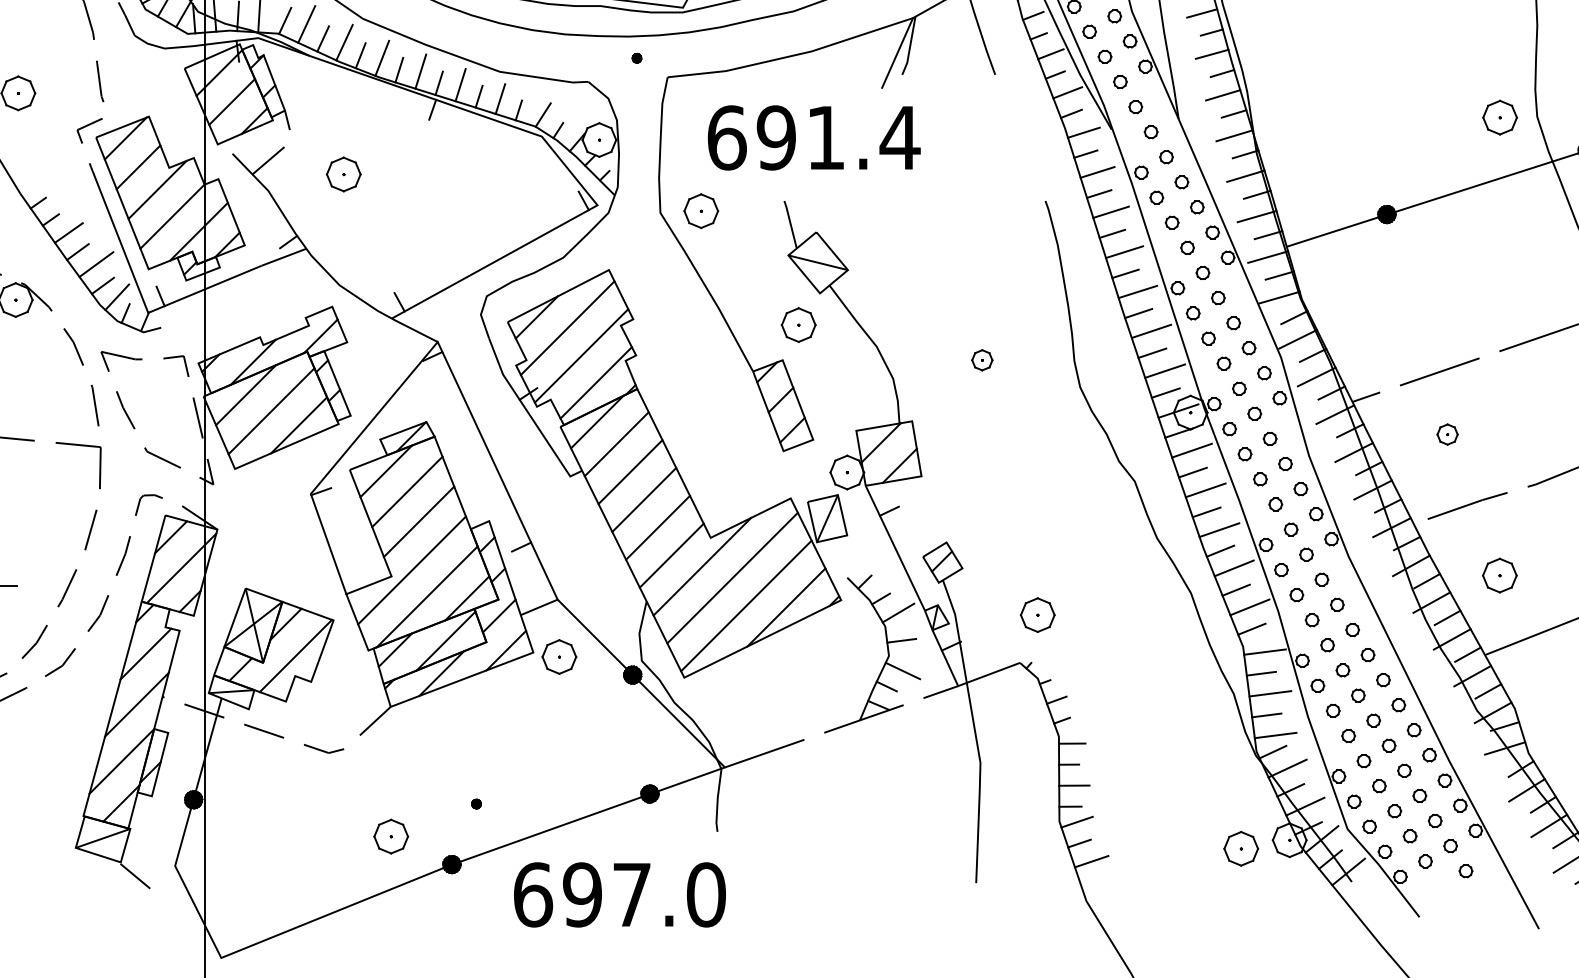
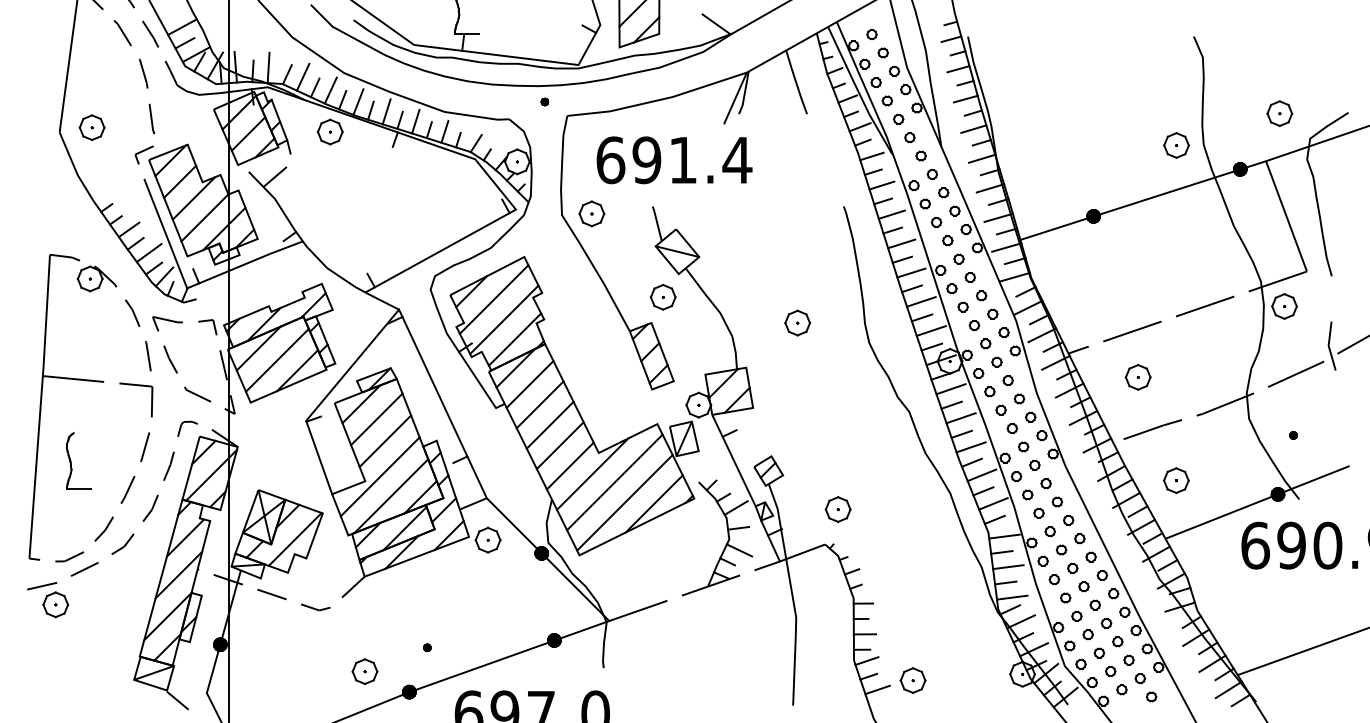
part: (344, 173) -> (330, 131), moved
part: (982, 359) -> (797, 322), size x1.67
part: (1446, 434) -> (1137, 377), size x1.67
part: (1240, 848) -> (912, 680), moved

